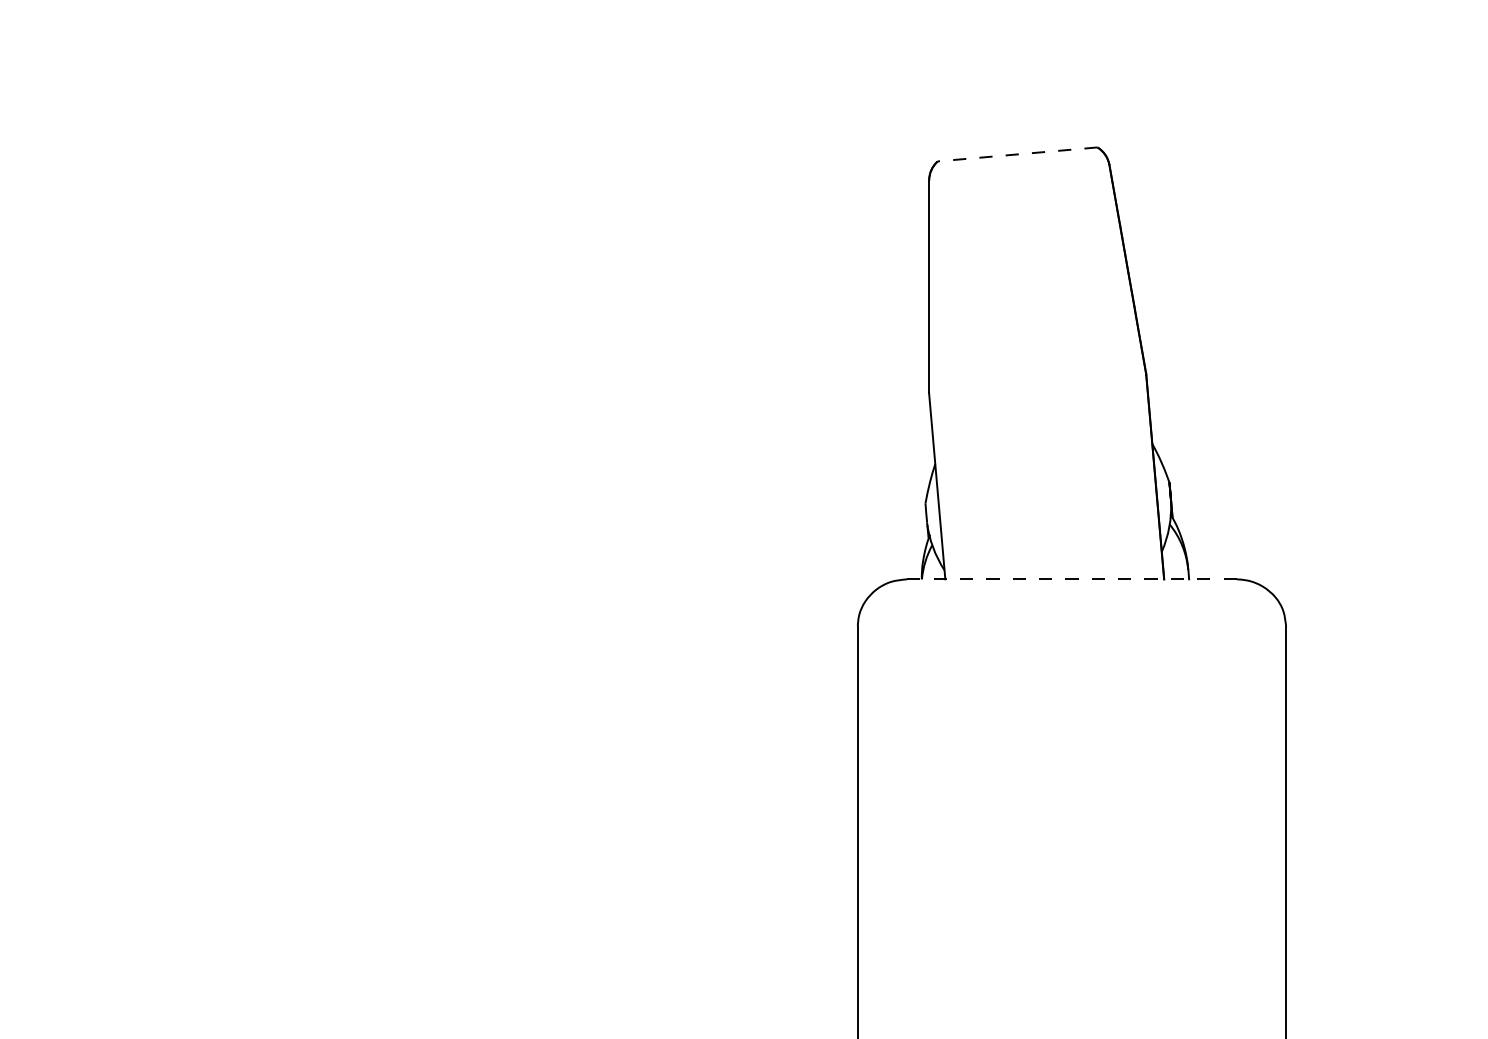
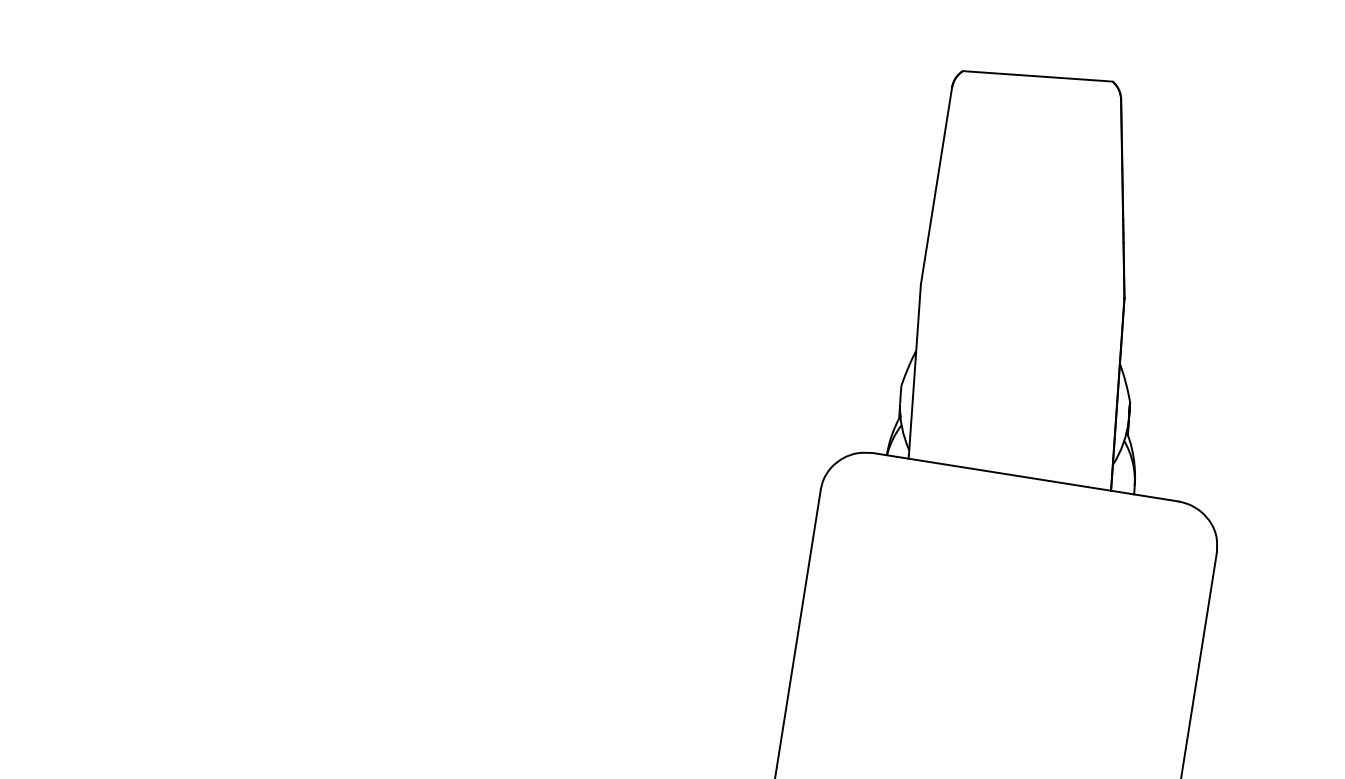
line: (1017, 154) -> (1037, 76), dashed -> solid
line: (1071, 579) -> (1025, 477), dashed -> solid

